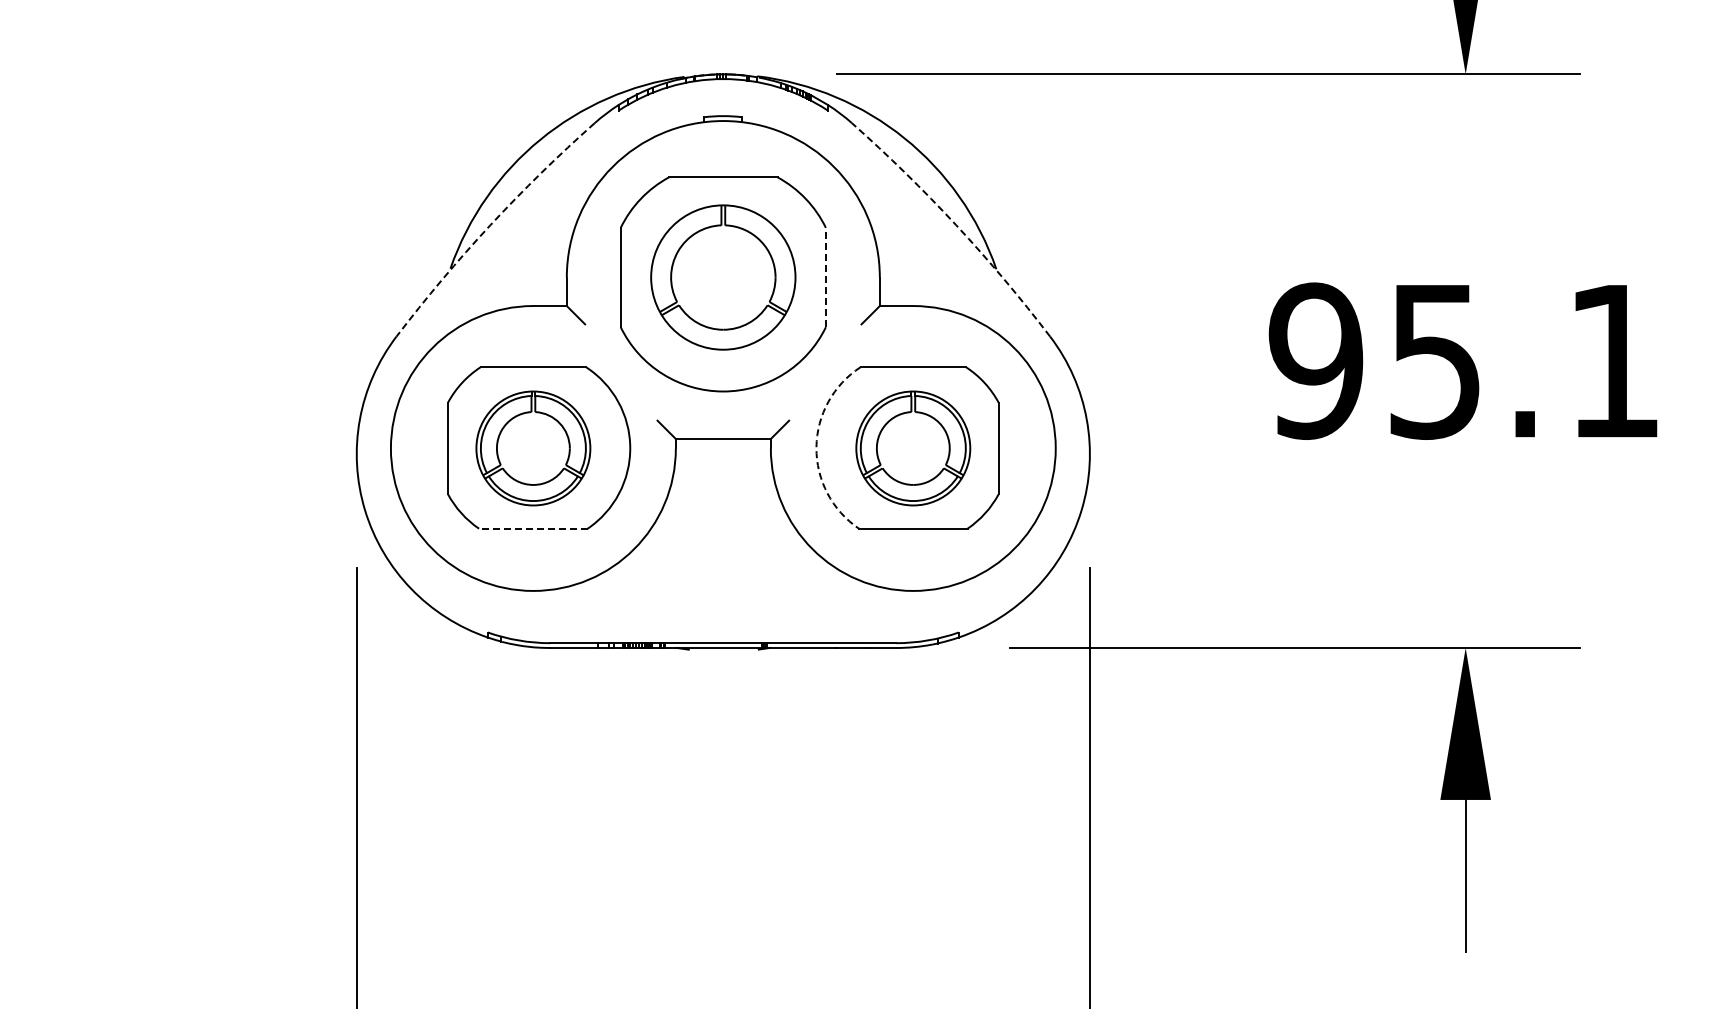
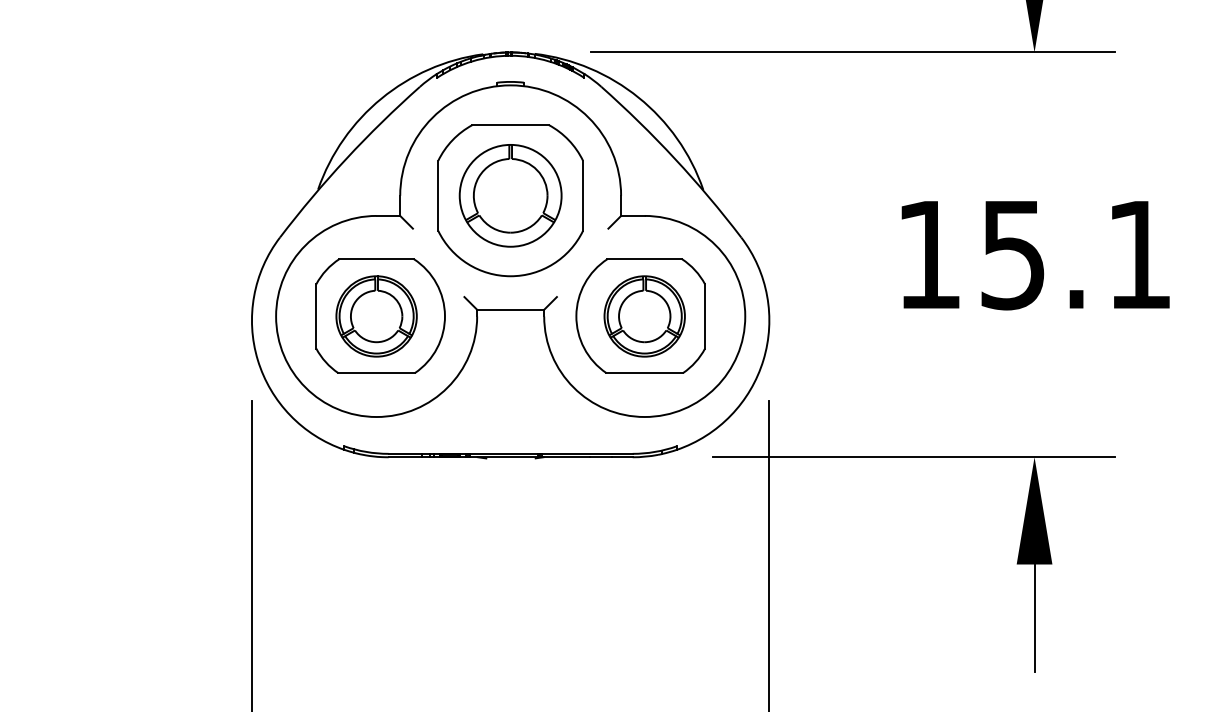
arc: (490, 225) -> (346, 159), dashed -> solid
arc: (956, 225) -> (675, 159), dashed -> solid
line: (825, 277) -> (582, 195), dashed -> solid
text: (1315, 360) -> (928, 254), 95.1 -> 15.1
arc: (816, 447) -> (576, 315), dashed -> solid
line: (532, 528) -> (376, 372), dashed -> solid

